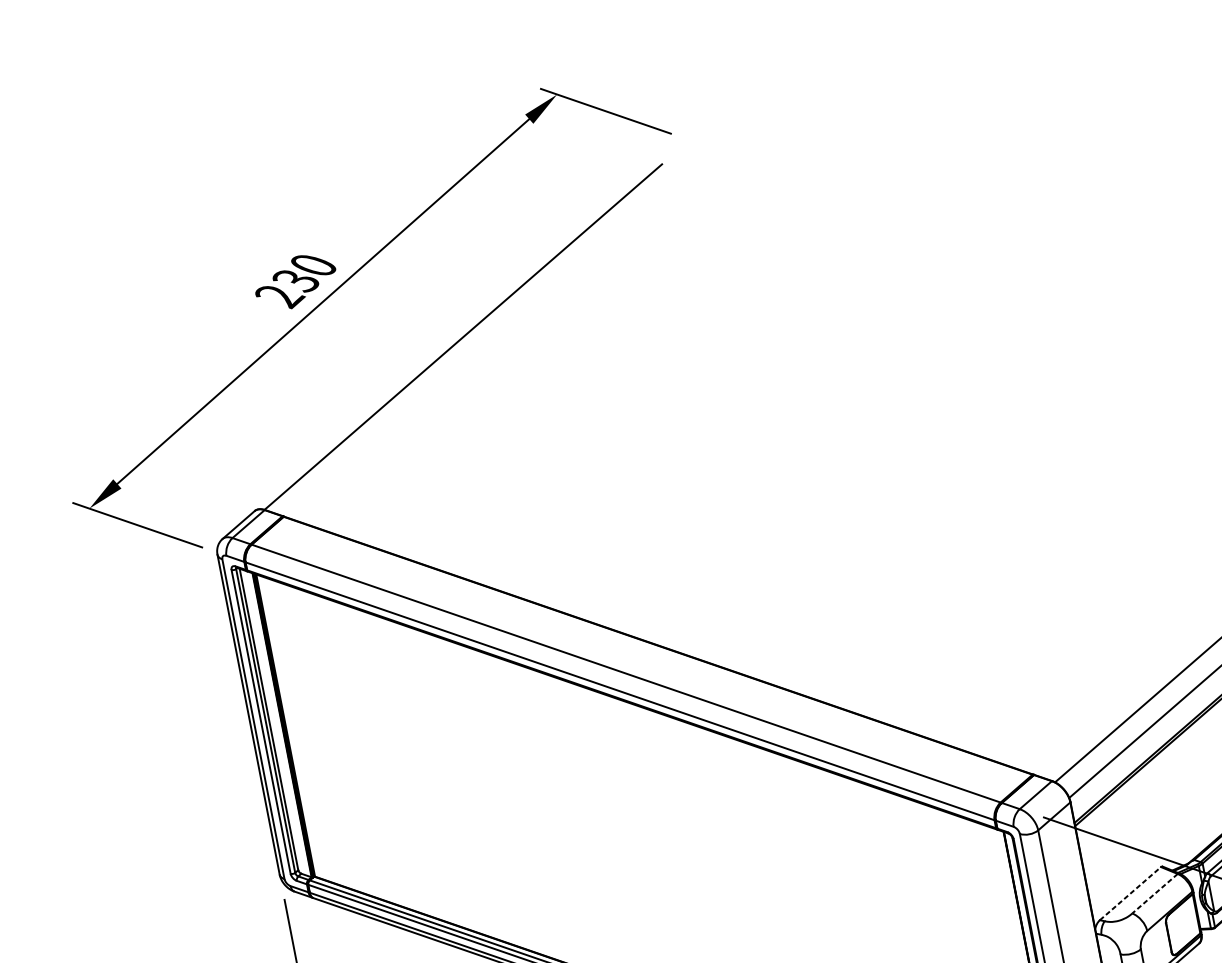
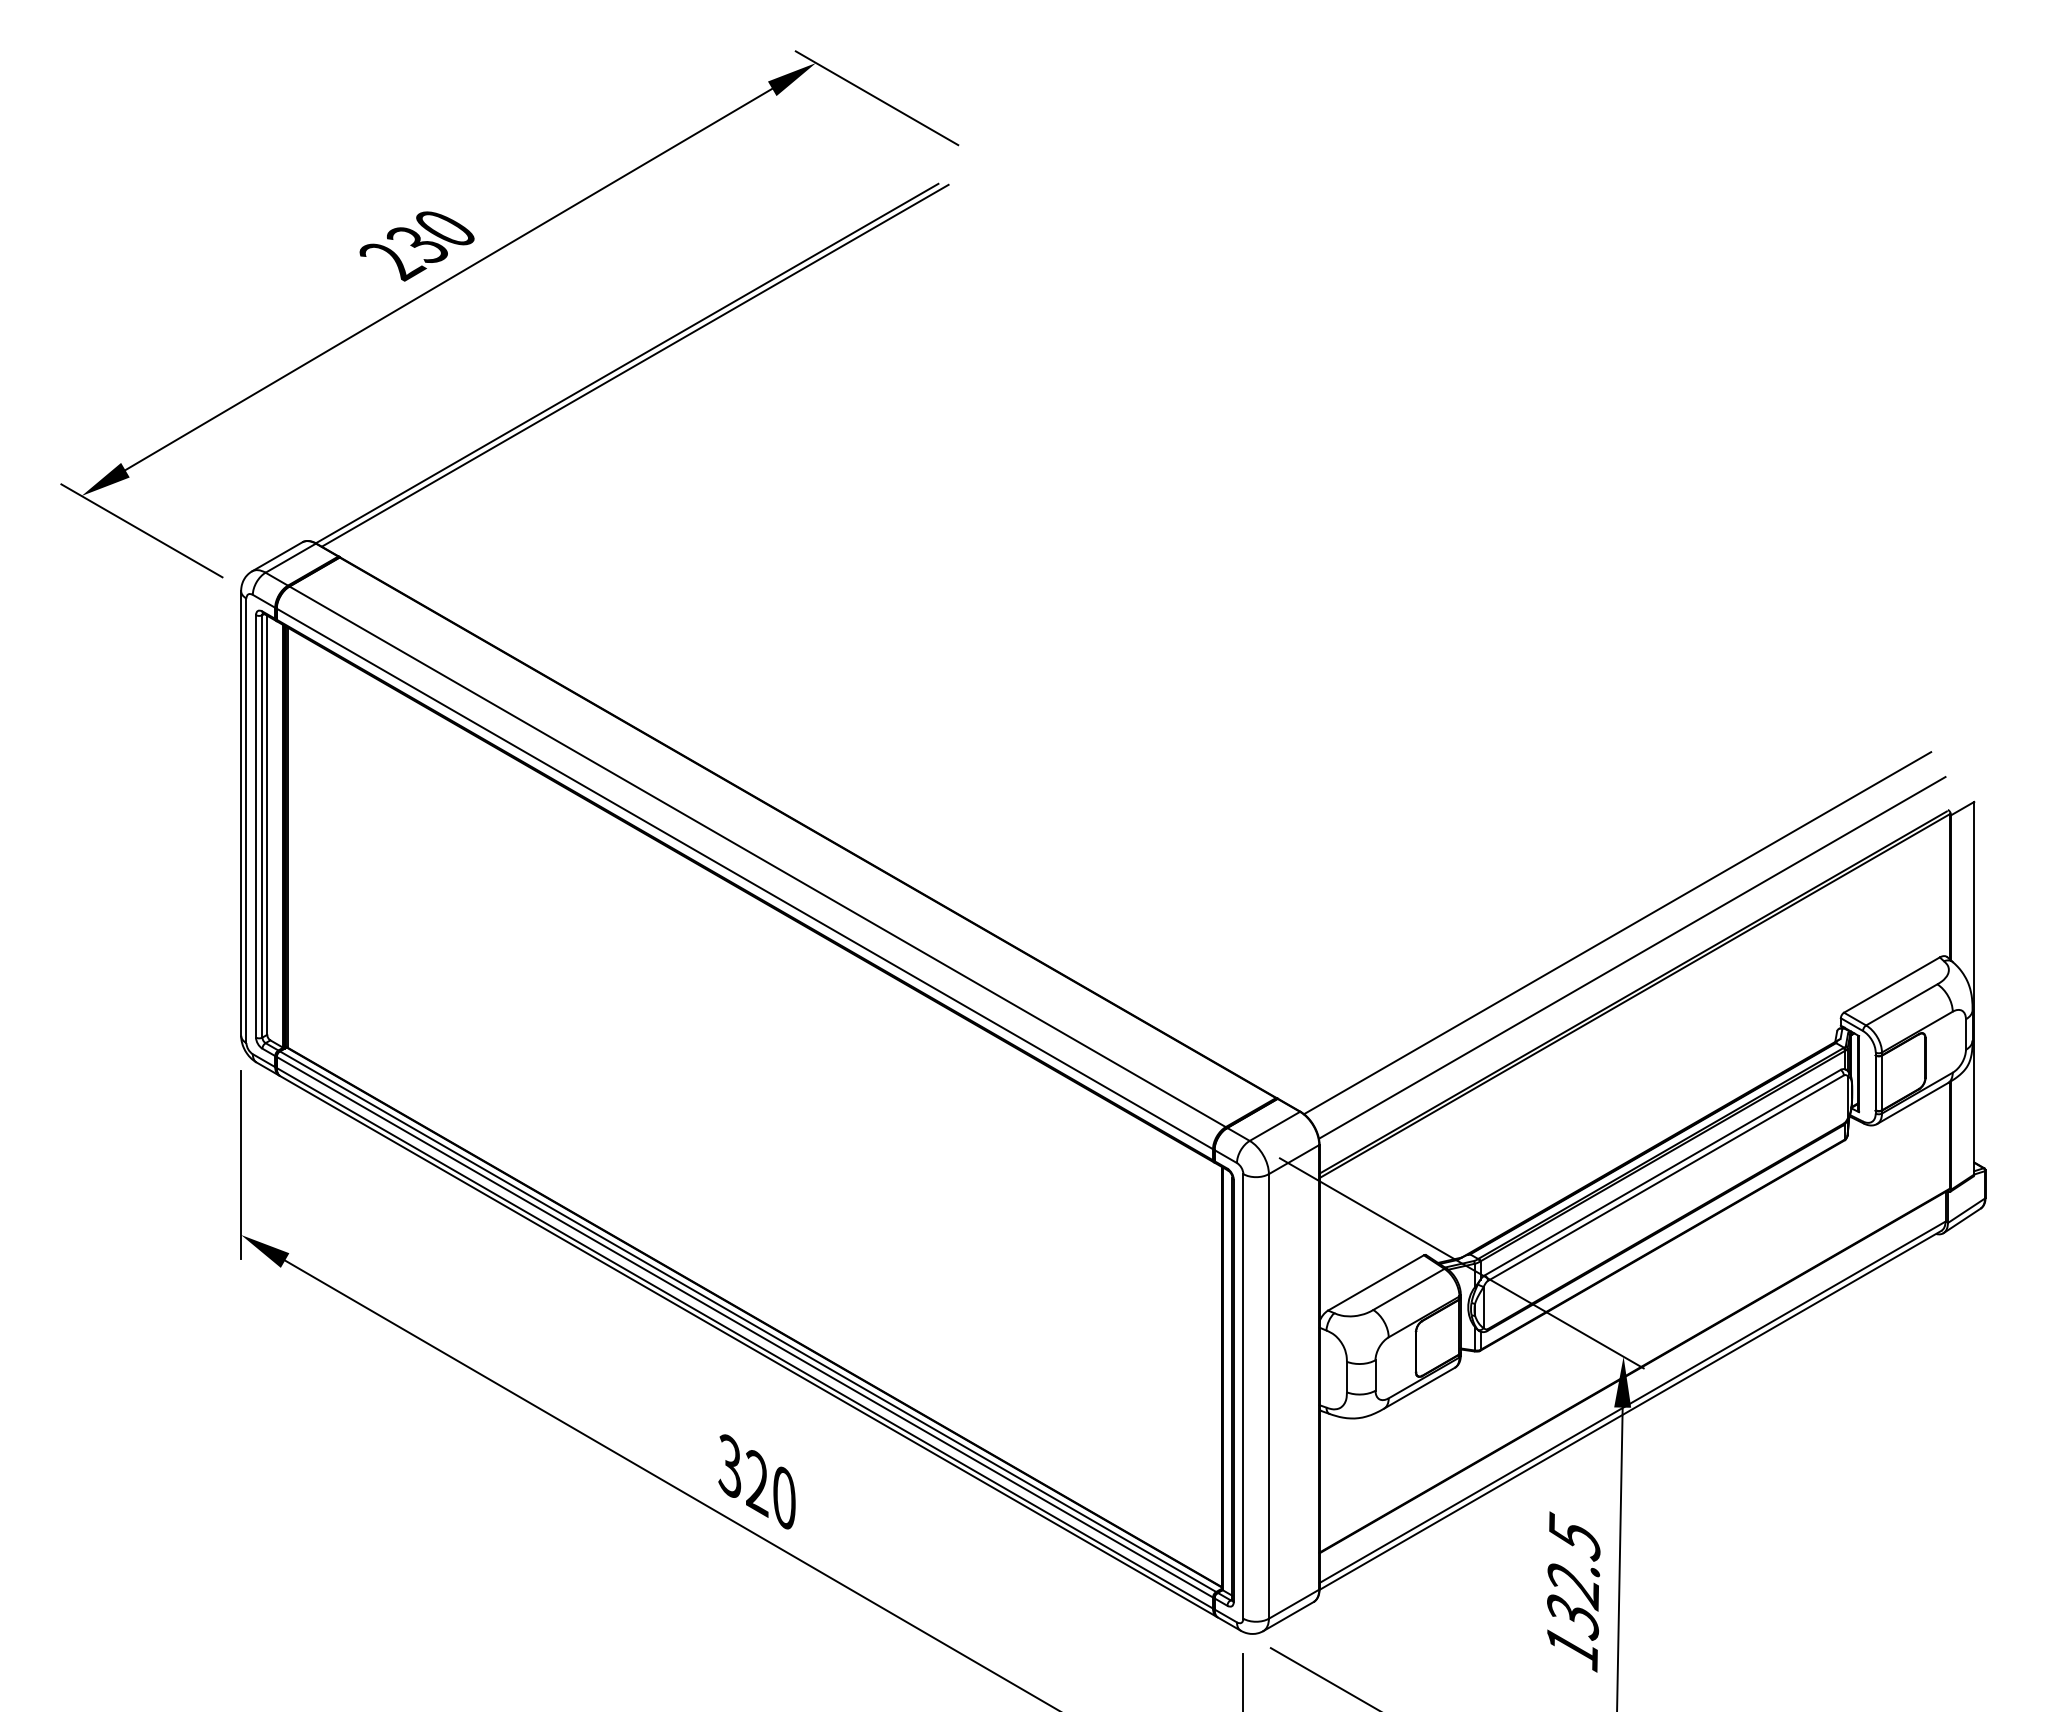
line: (468, 337) -> (634, 365), added
line: (1130, 893) -> (1376, 1282), dashed -> solid
line: (1154, 893) -> (1408, 1289), dashed -> solid

